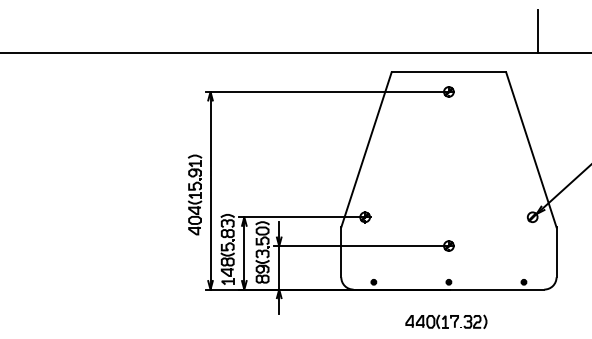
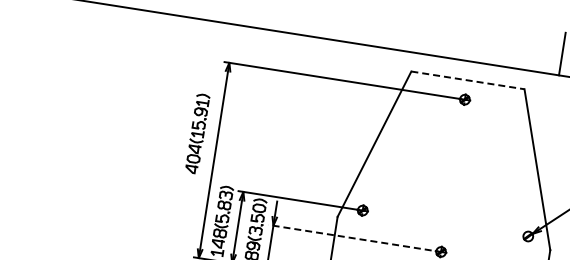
line: (449, 72) -> (468, 80), solid -> dashed
part: (195, 194) -> (198, 133), moved
line: (361, 246) -> (354, 238), solid -> dashed

